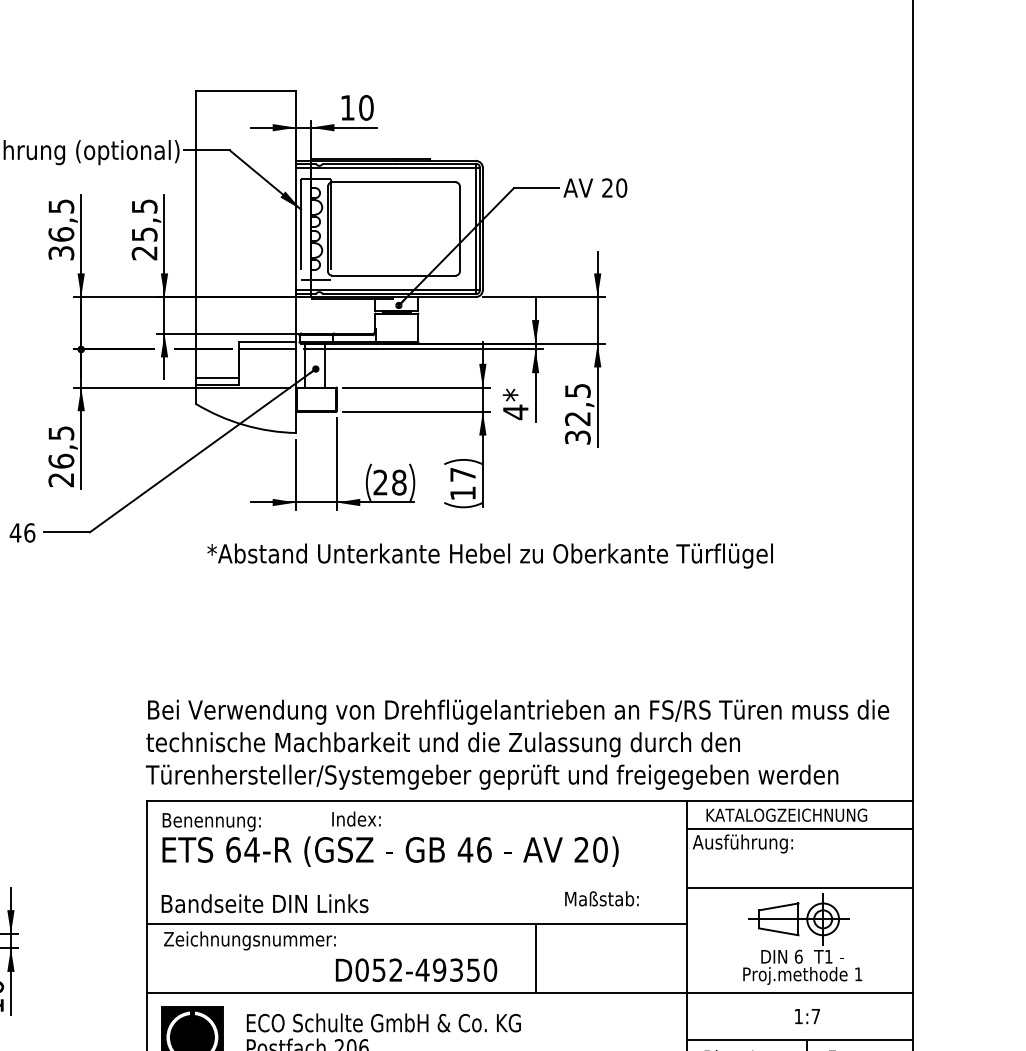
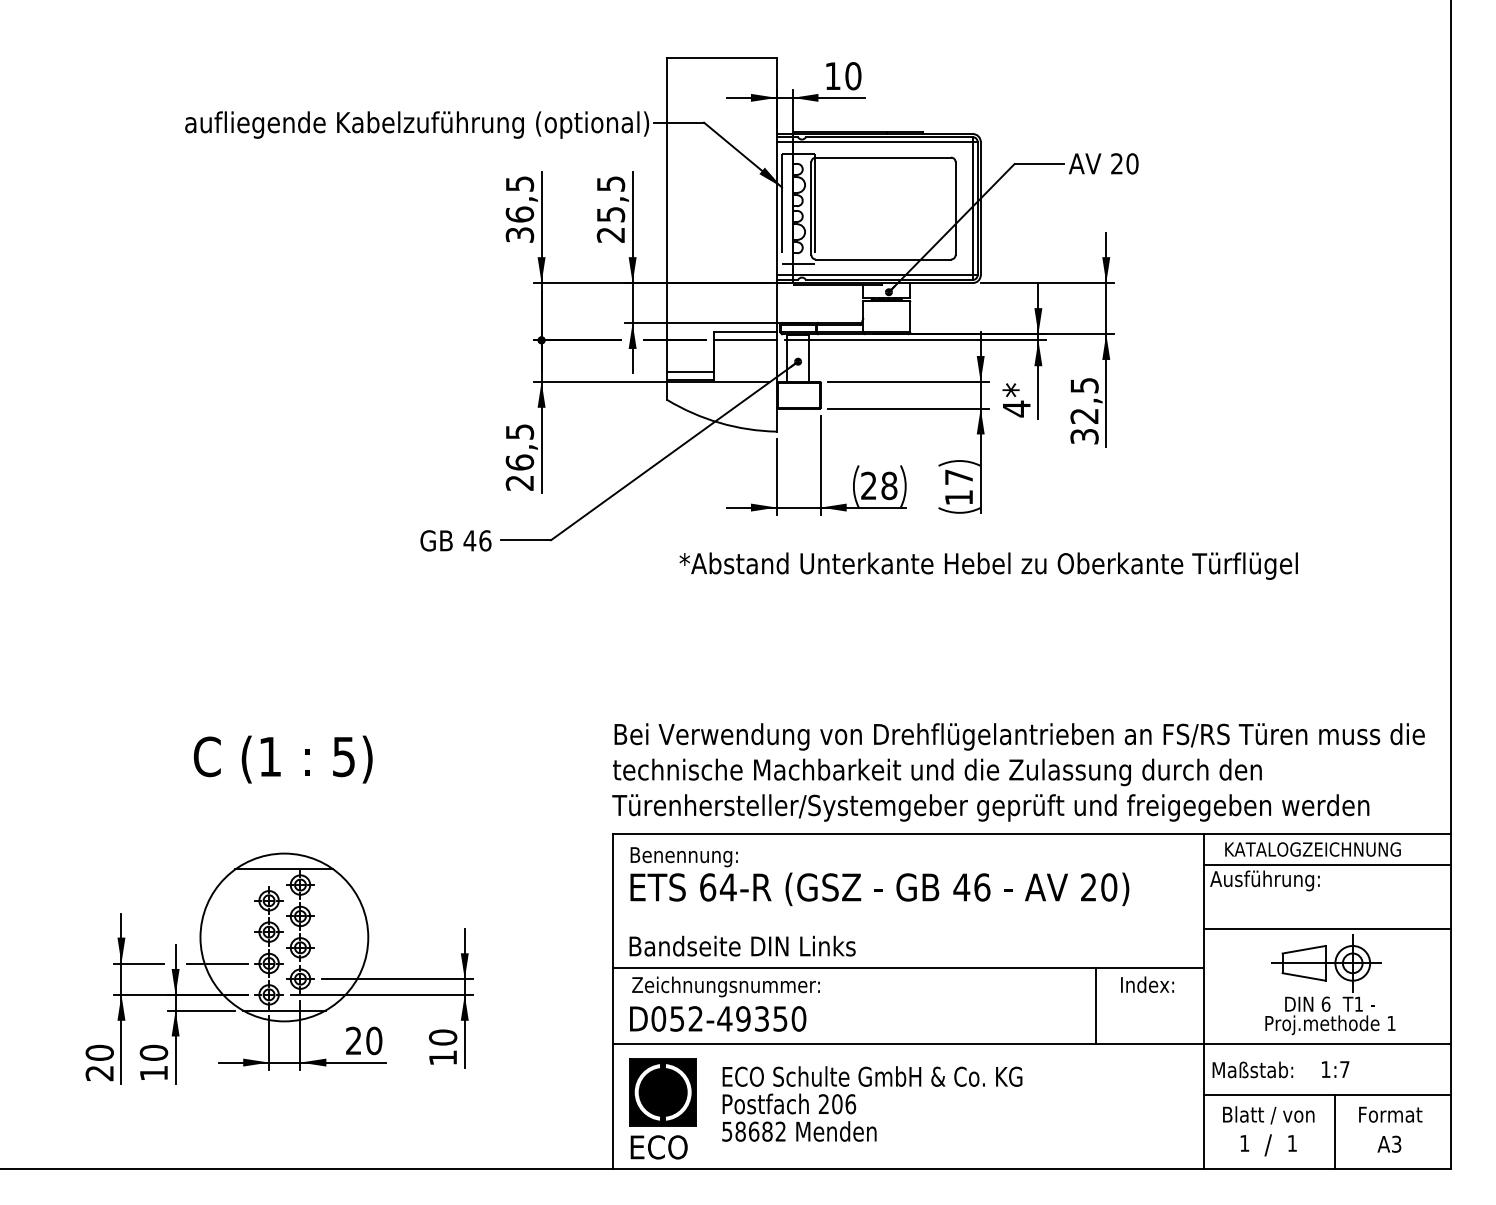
text: (356, 818) -> (1147, 984), moved
text: (601, 898) -> (1252, 1069), moved
line: (535, 957) -> (1096, 1005), moved
text: (416, 969) -> (718, 1018), moved

